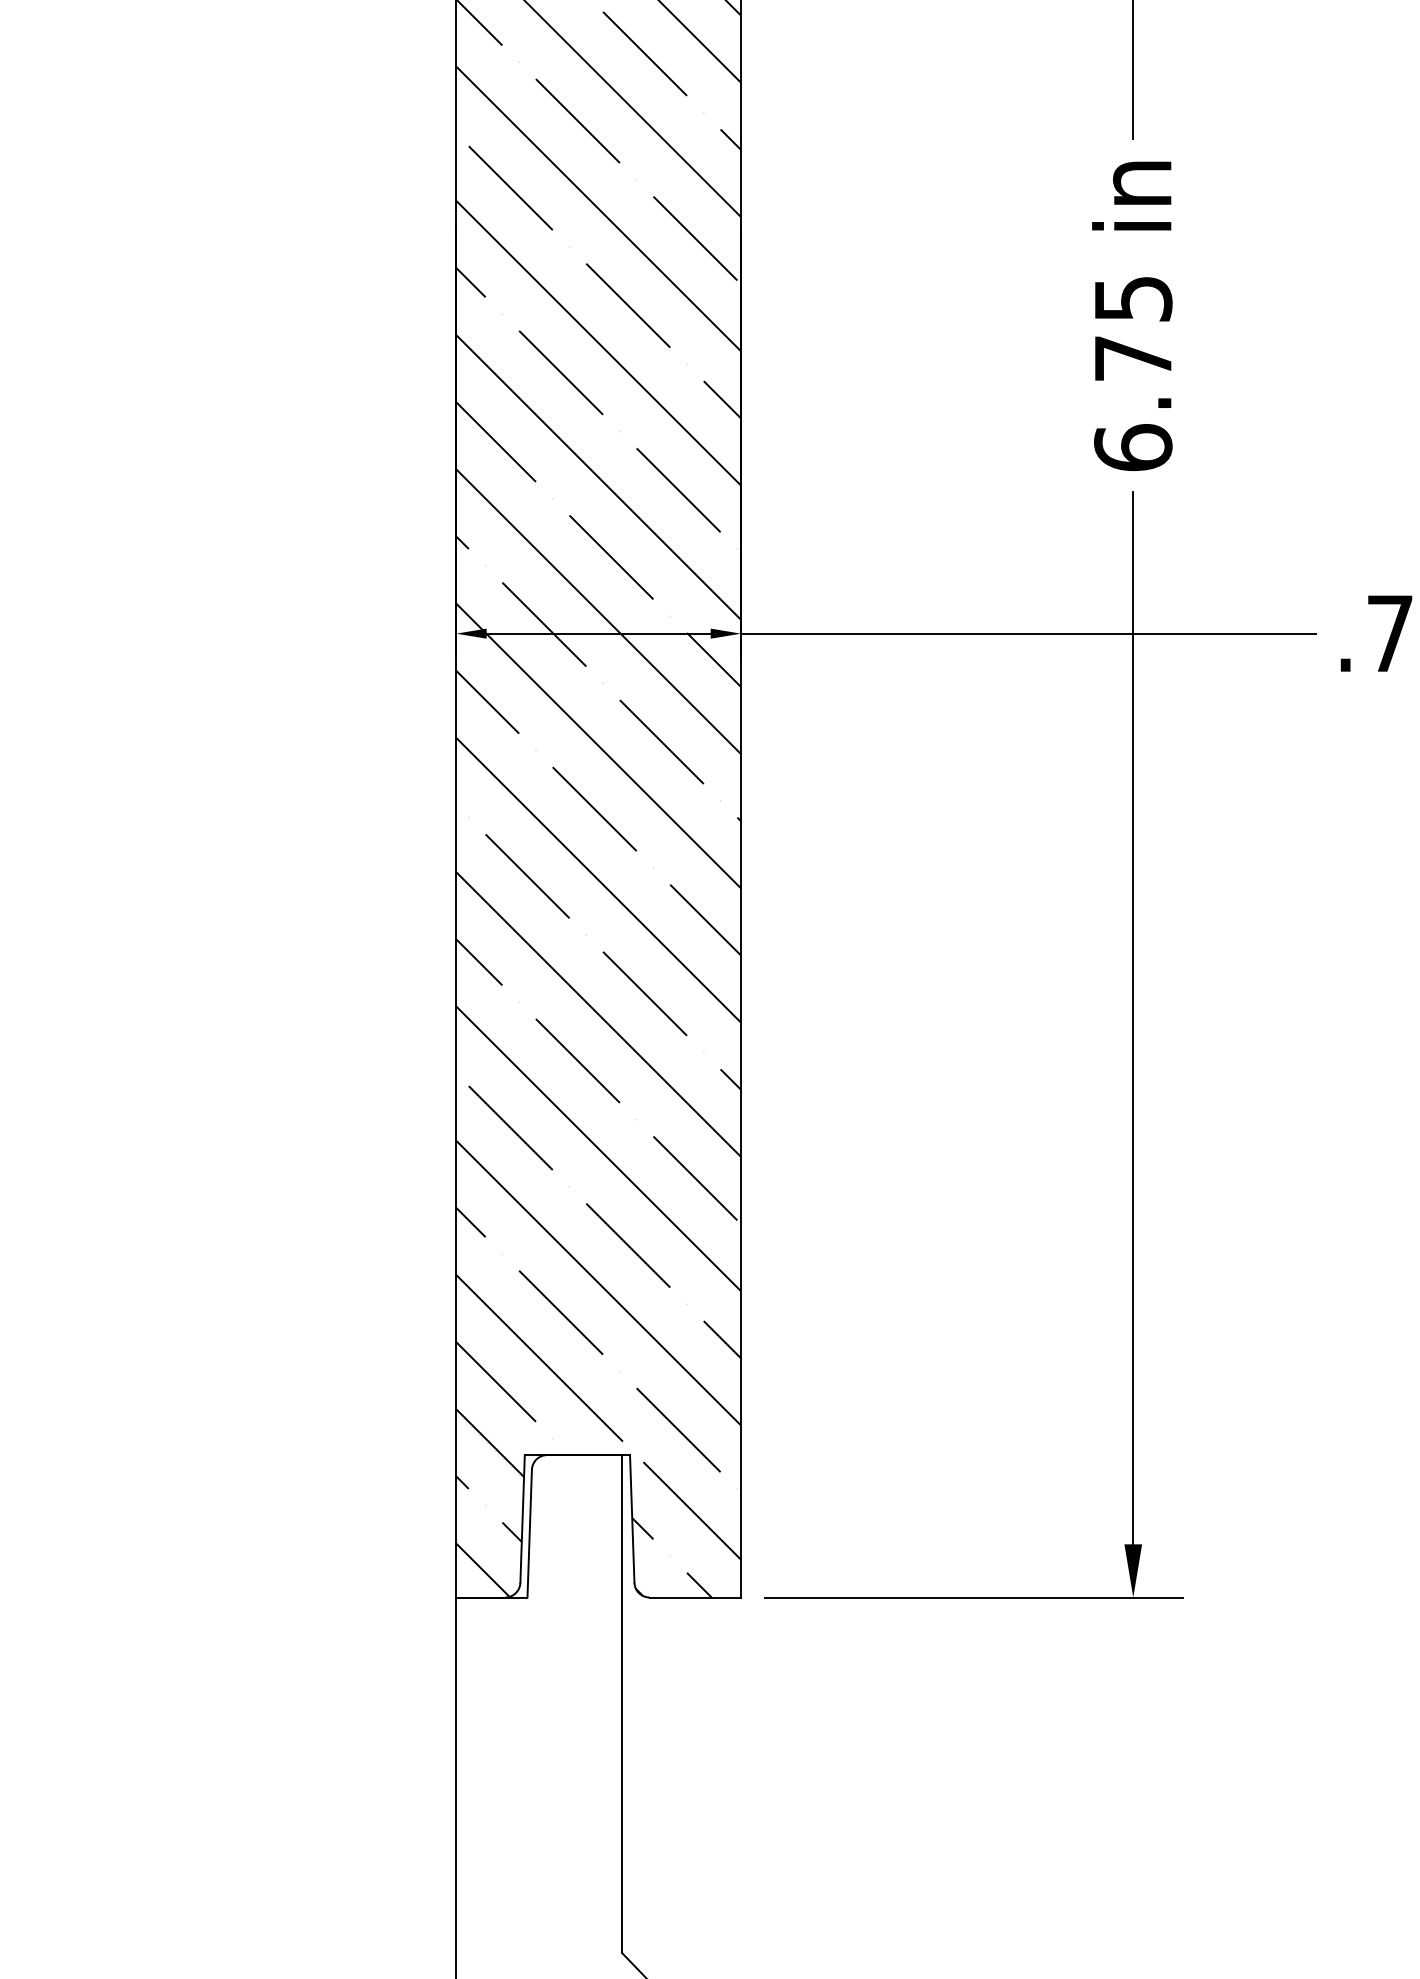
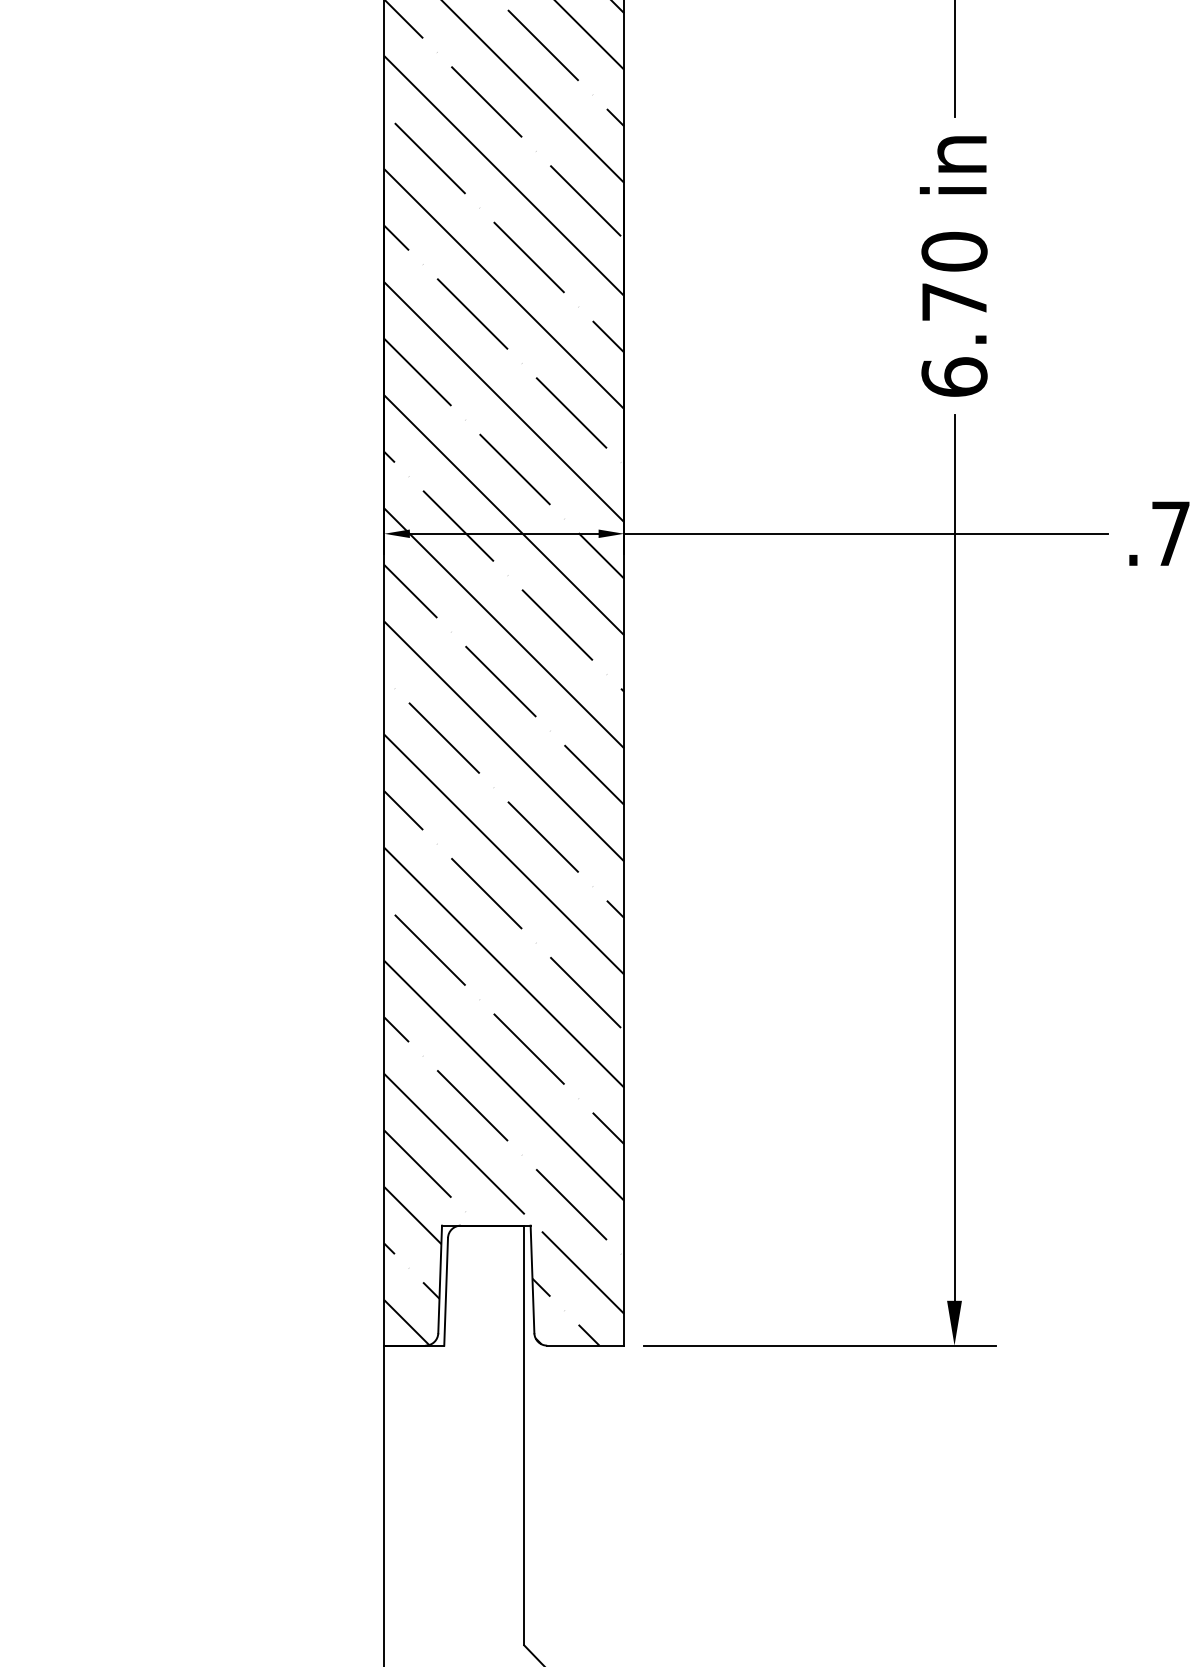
text: (1133, 298) -> (954, 251), 6.75 -> 6.70

